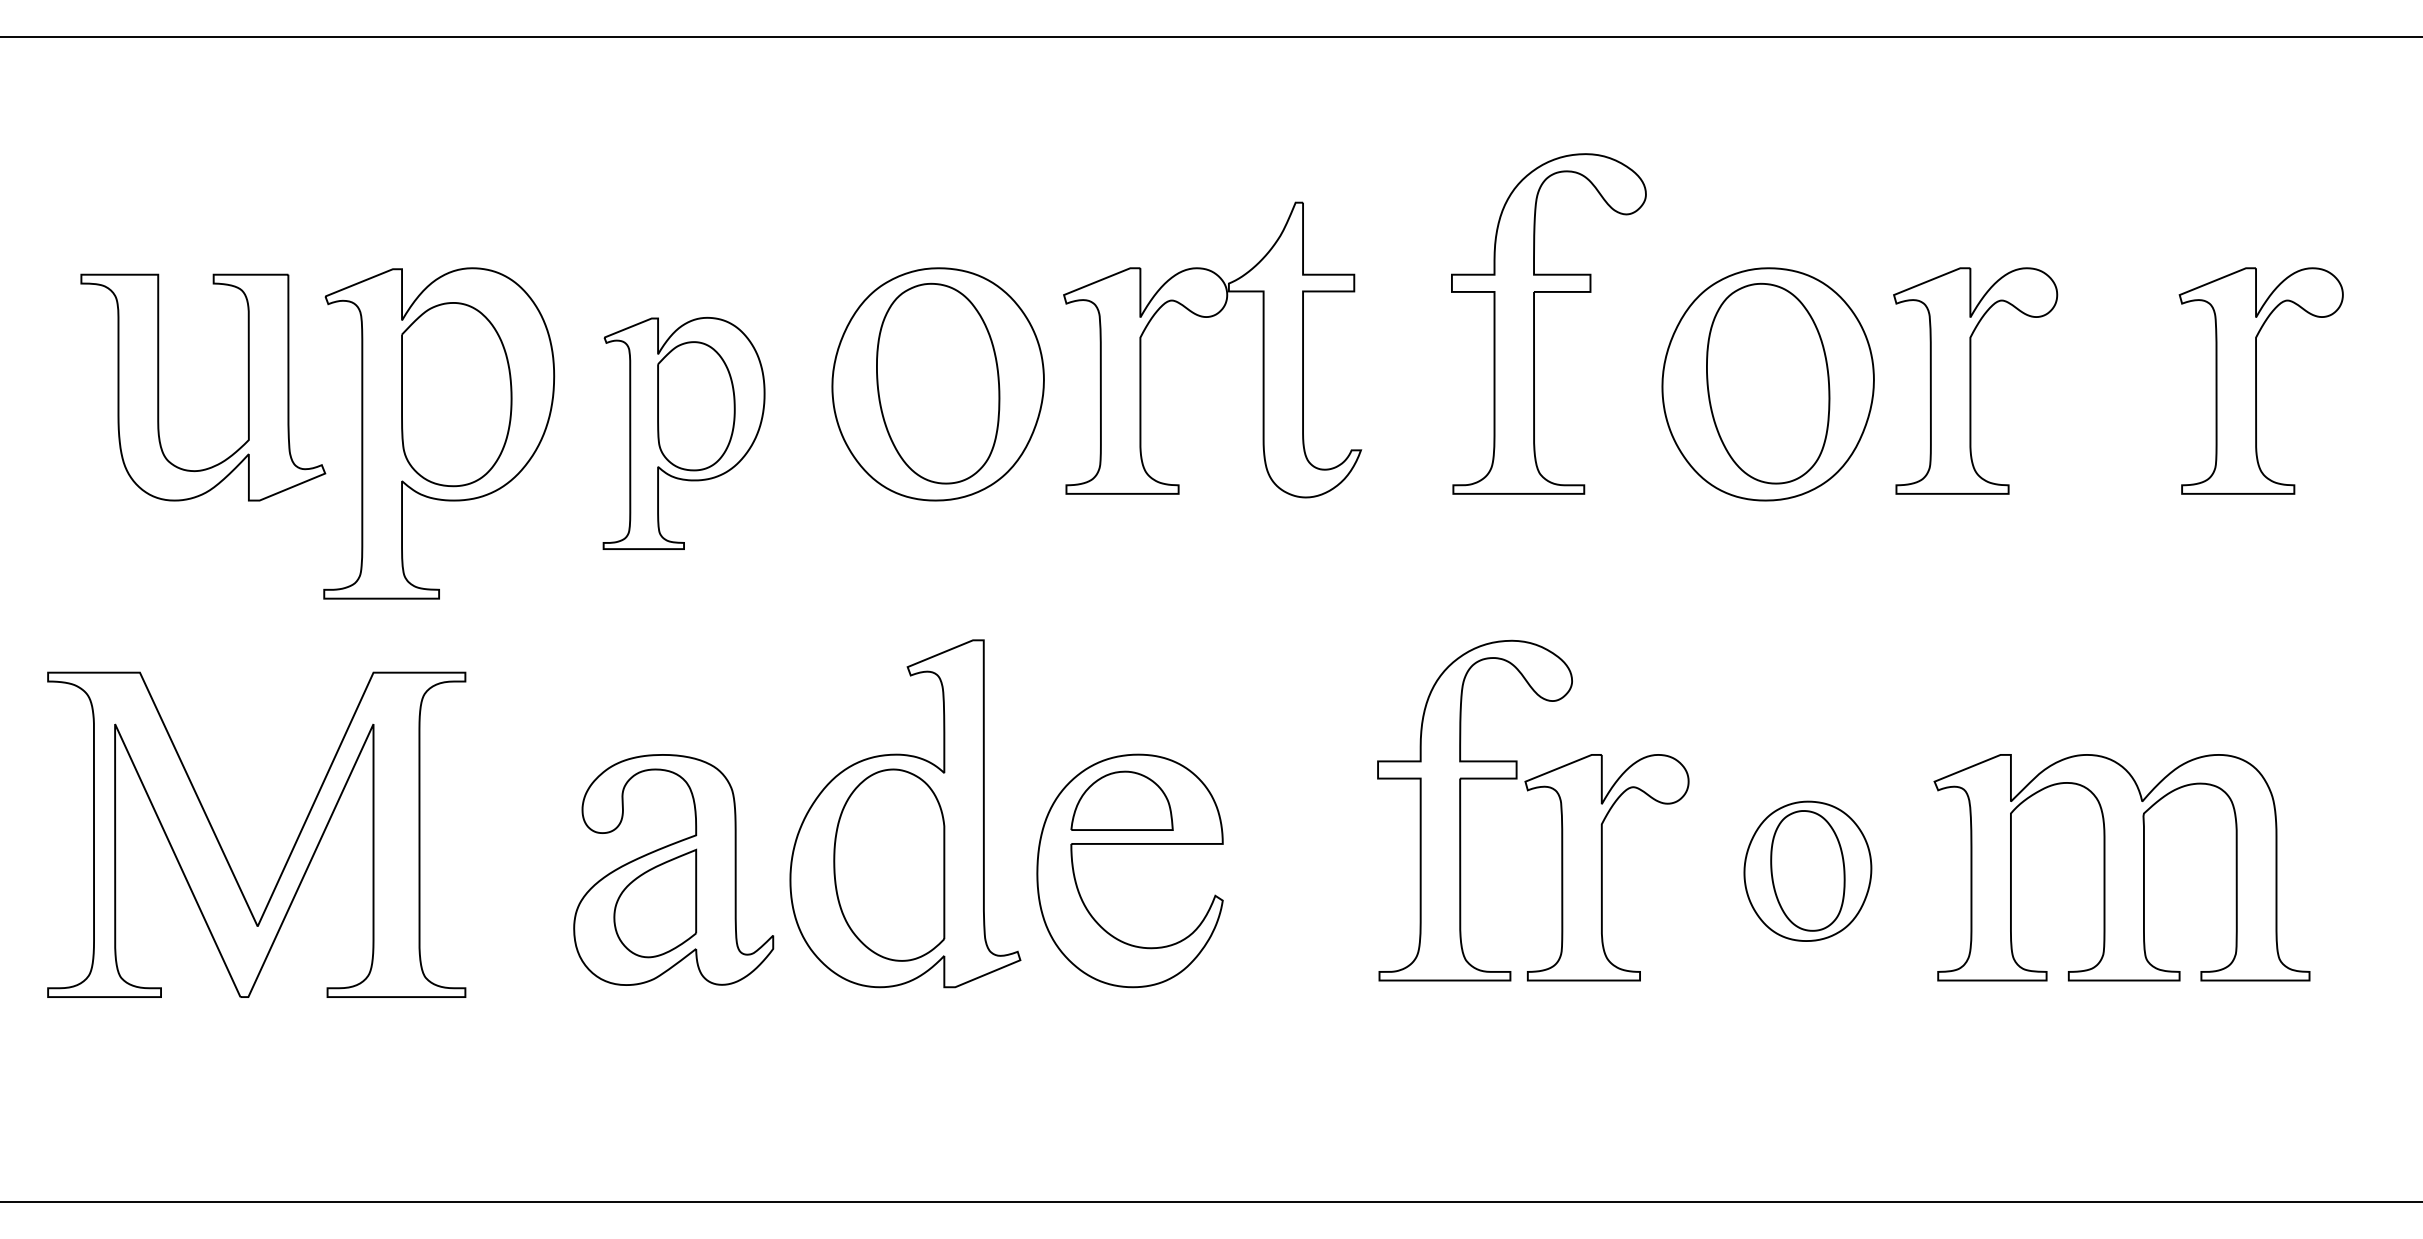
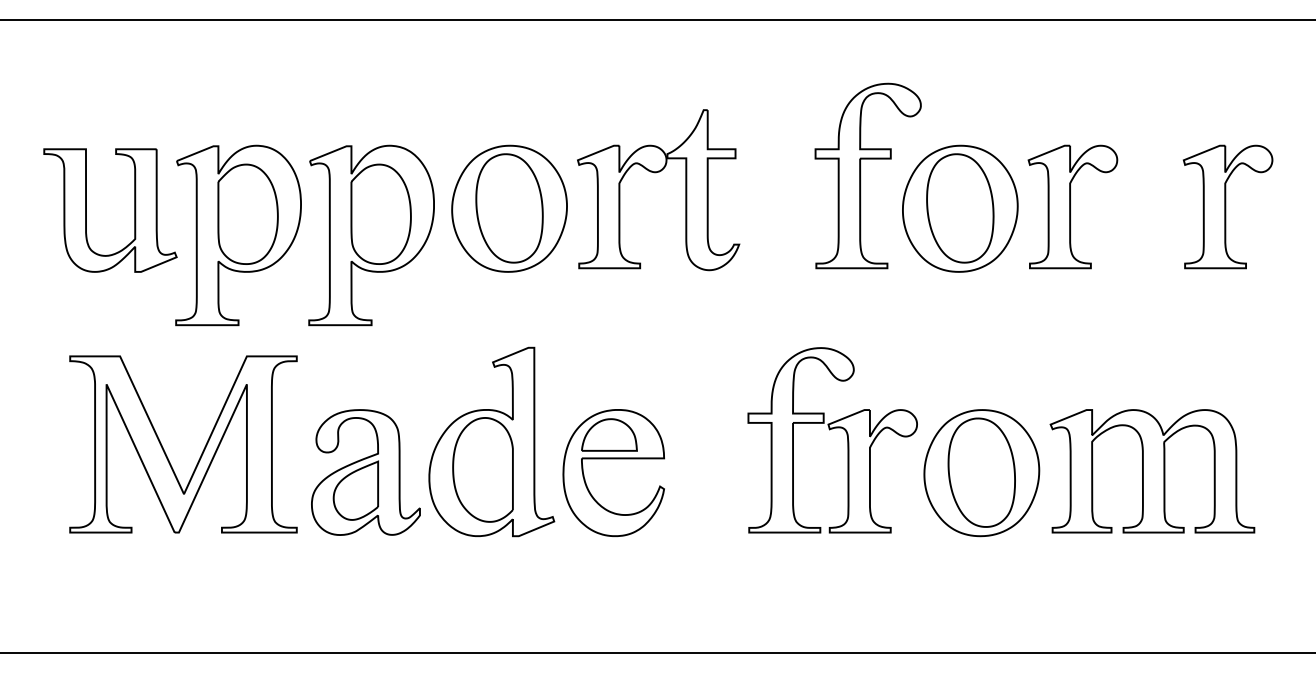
part: (1547, 323) -> (867, 175), moved
part: (683, 433) -> (371, 235), size x1.43
part: (225, 851) -> (166, 453), moved
part: (1807, 871) -> (981, 473), size x1.67

